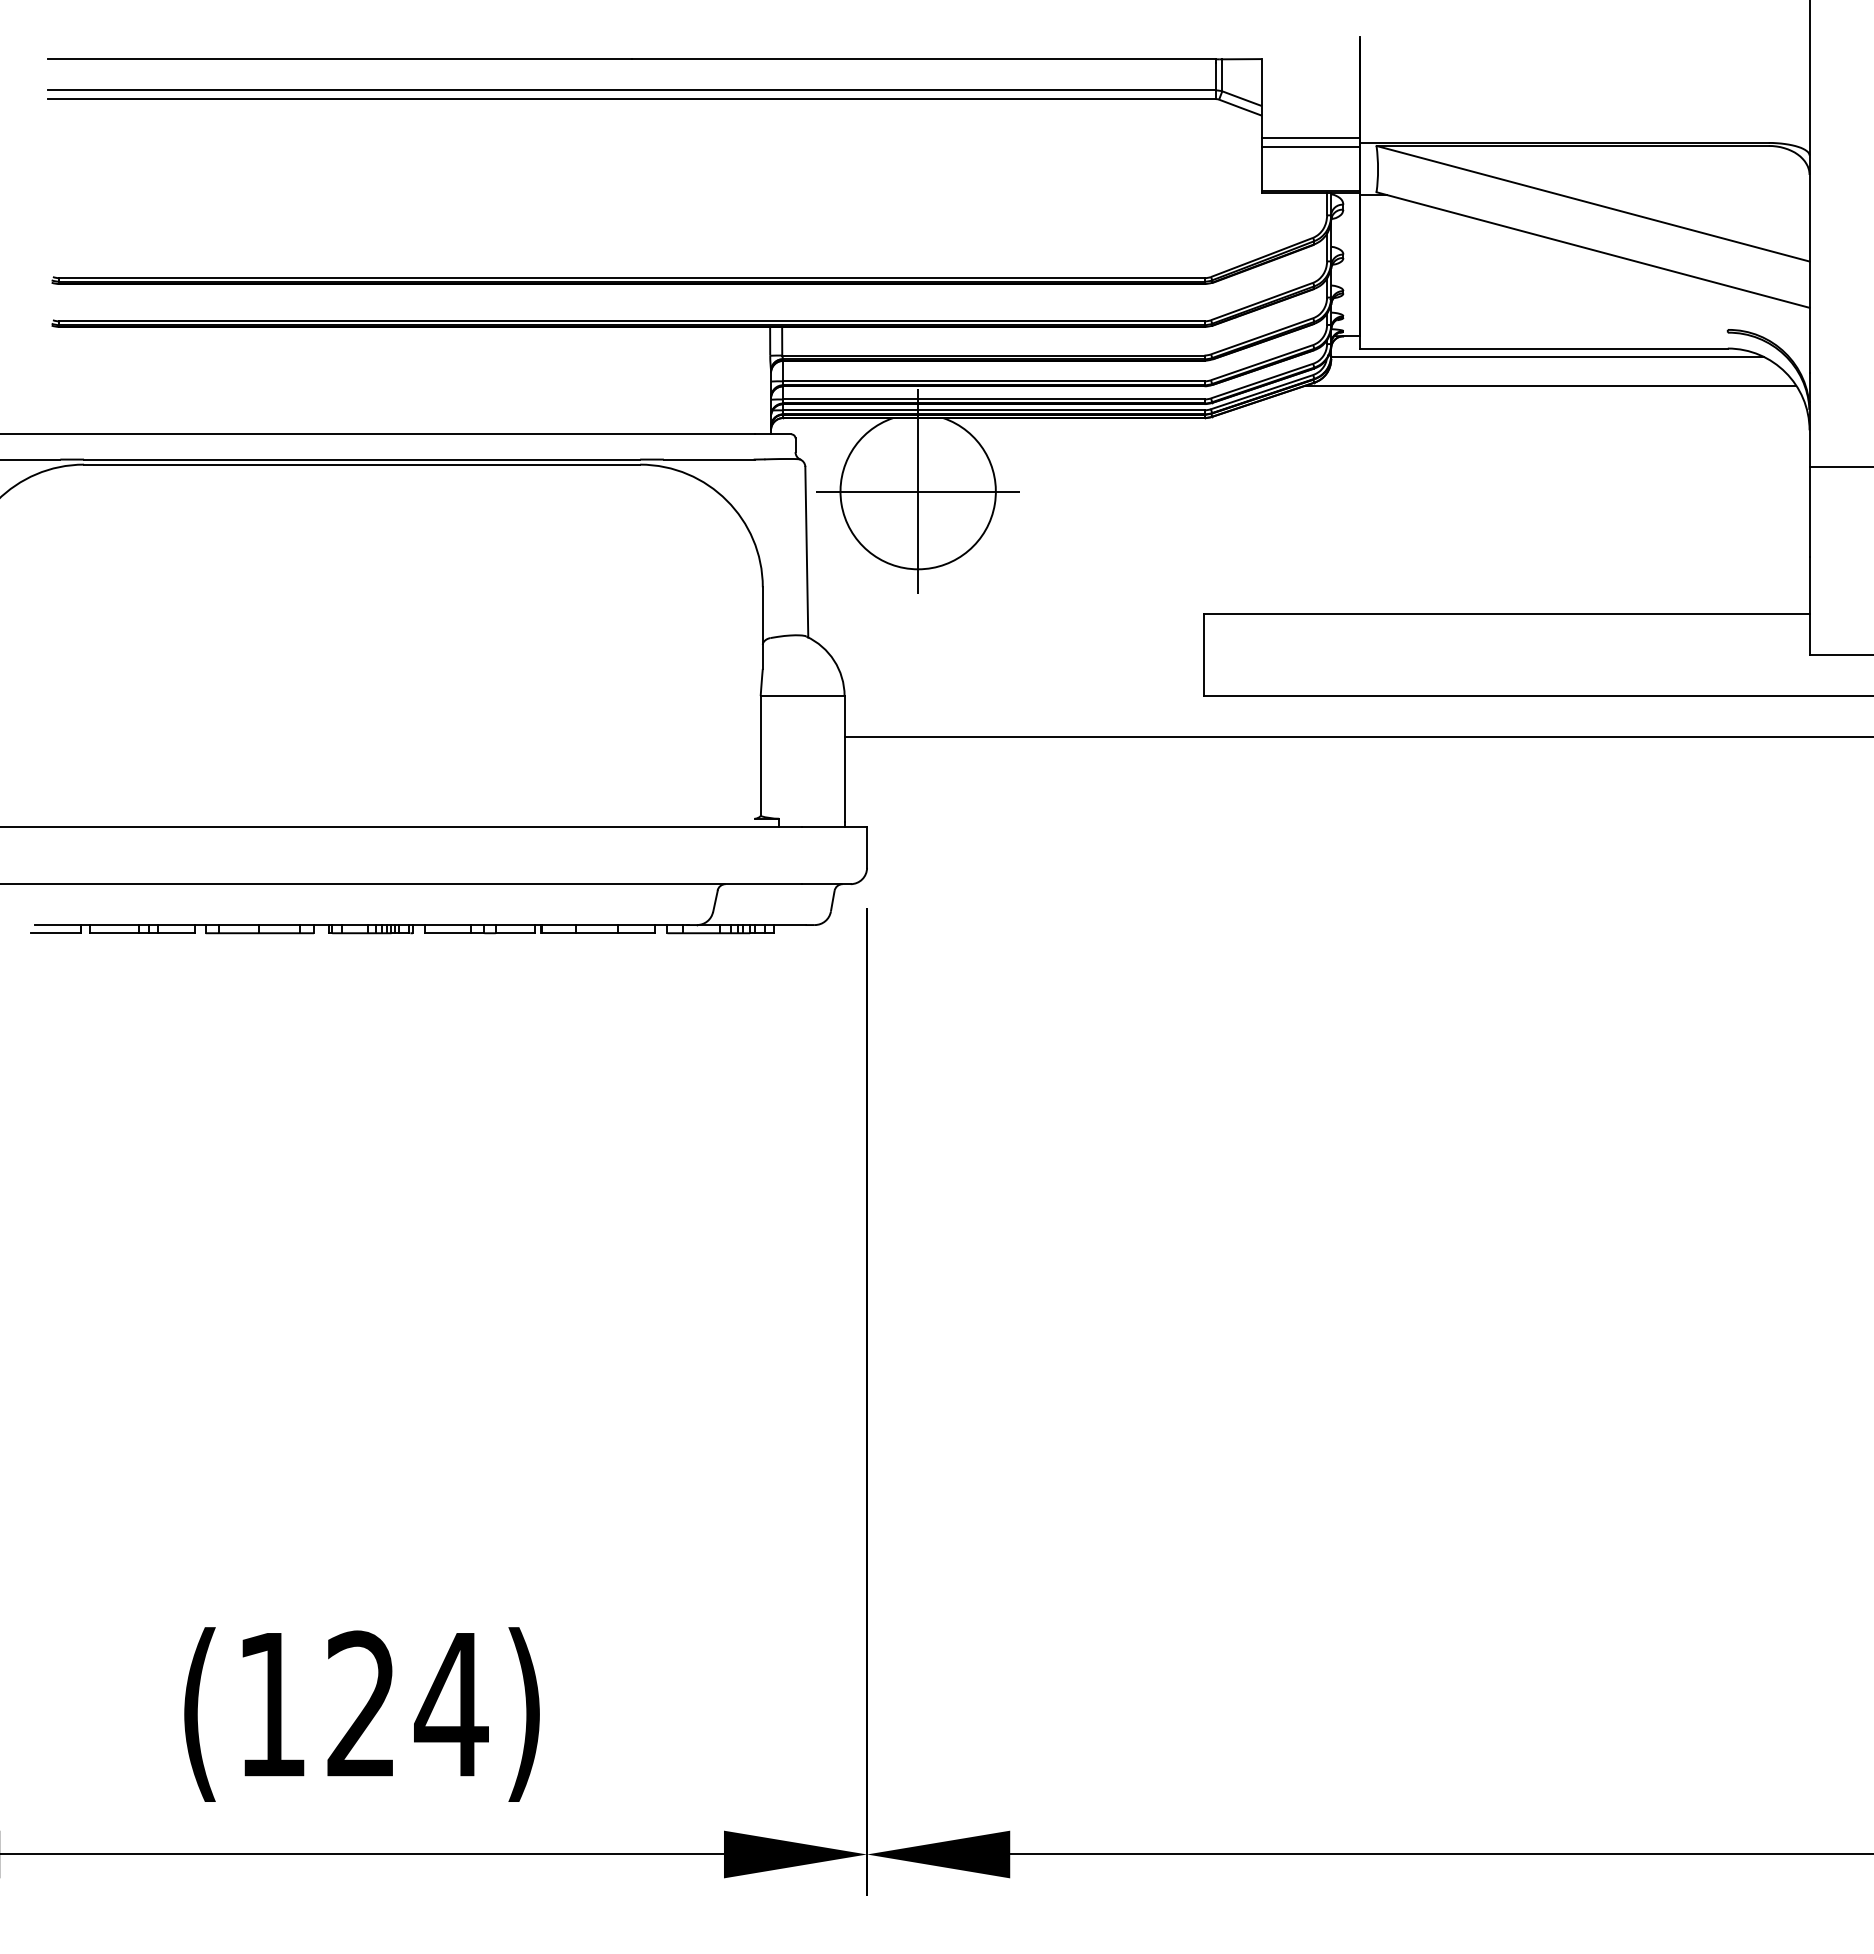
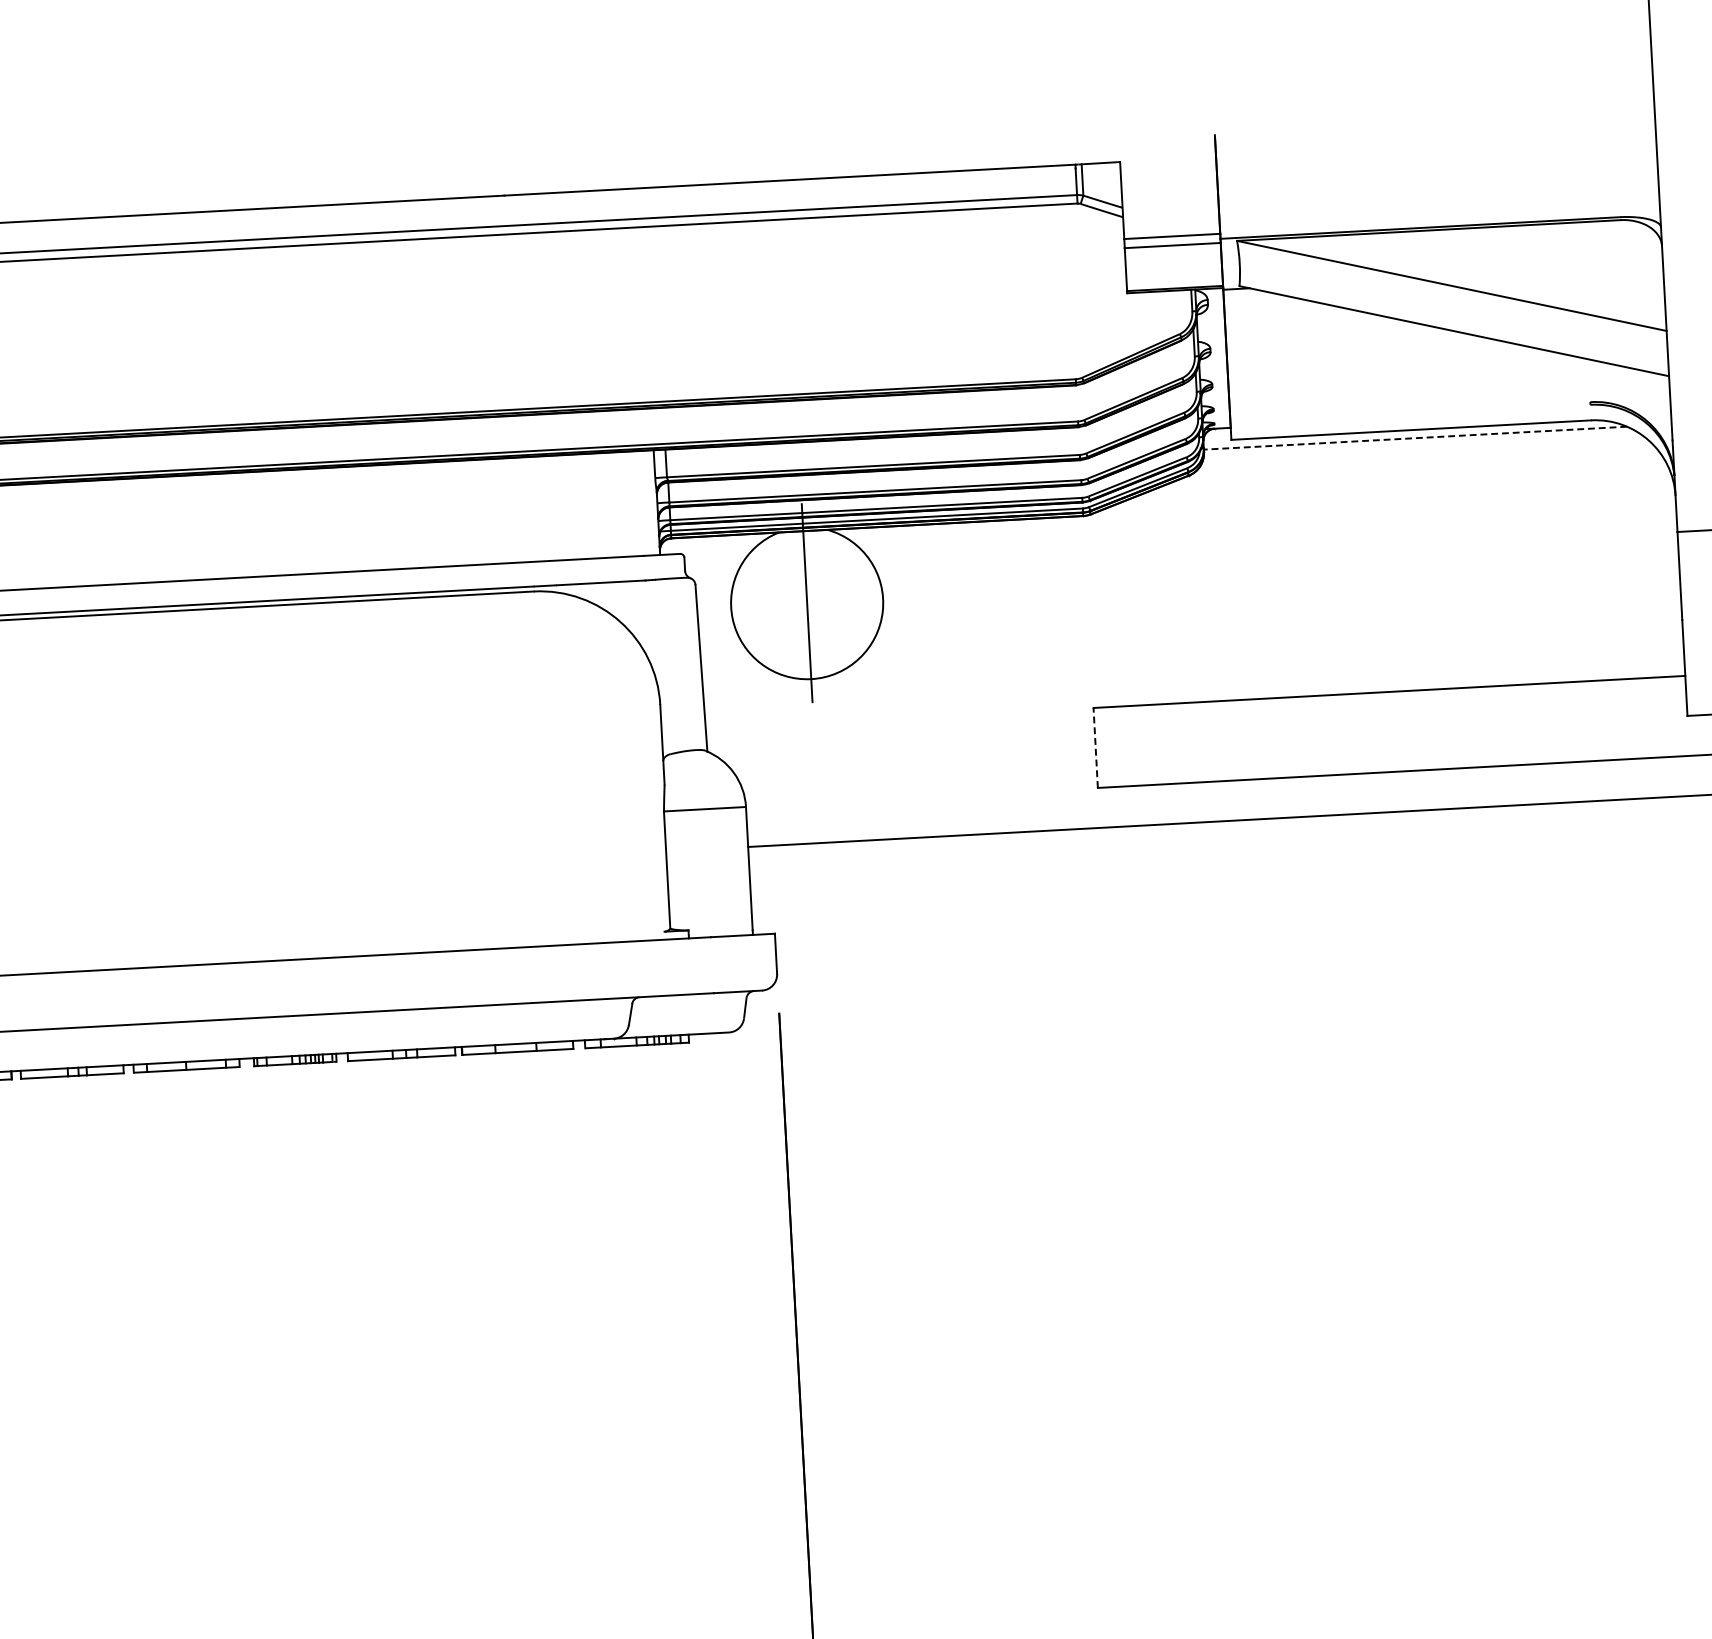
line: (1547, 356) -> (1415, 437), solid -> dashed
line: (1550, 385) -> (1419, 465), removed
line: (917, 491) -> (806, 603), removed
line: (1204, 655) -> (1095, 748), solid -> dashed

